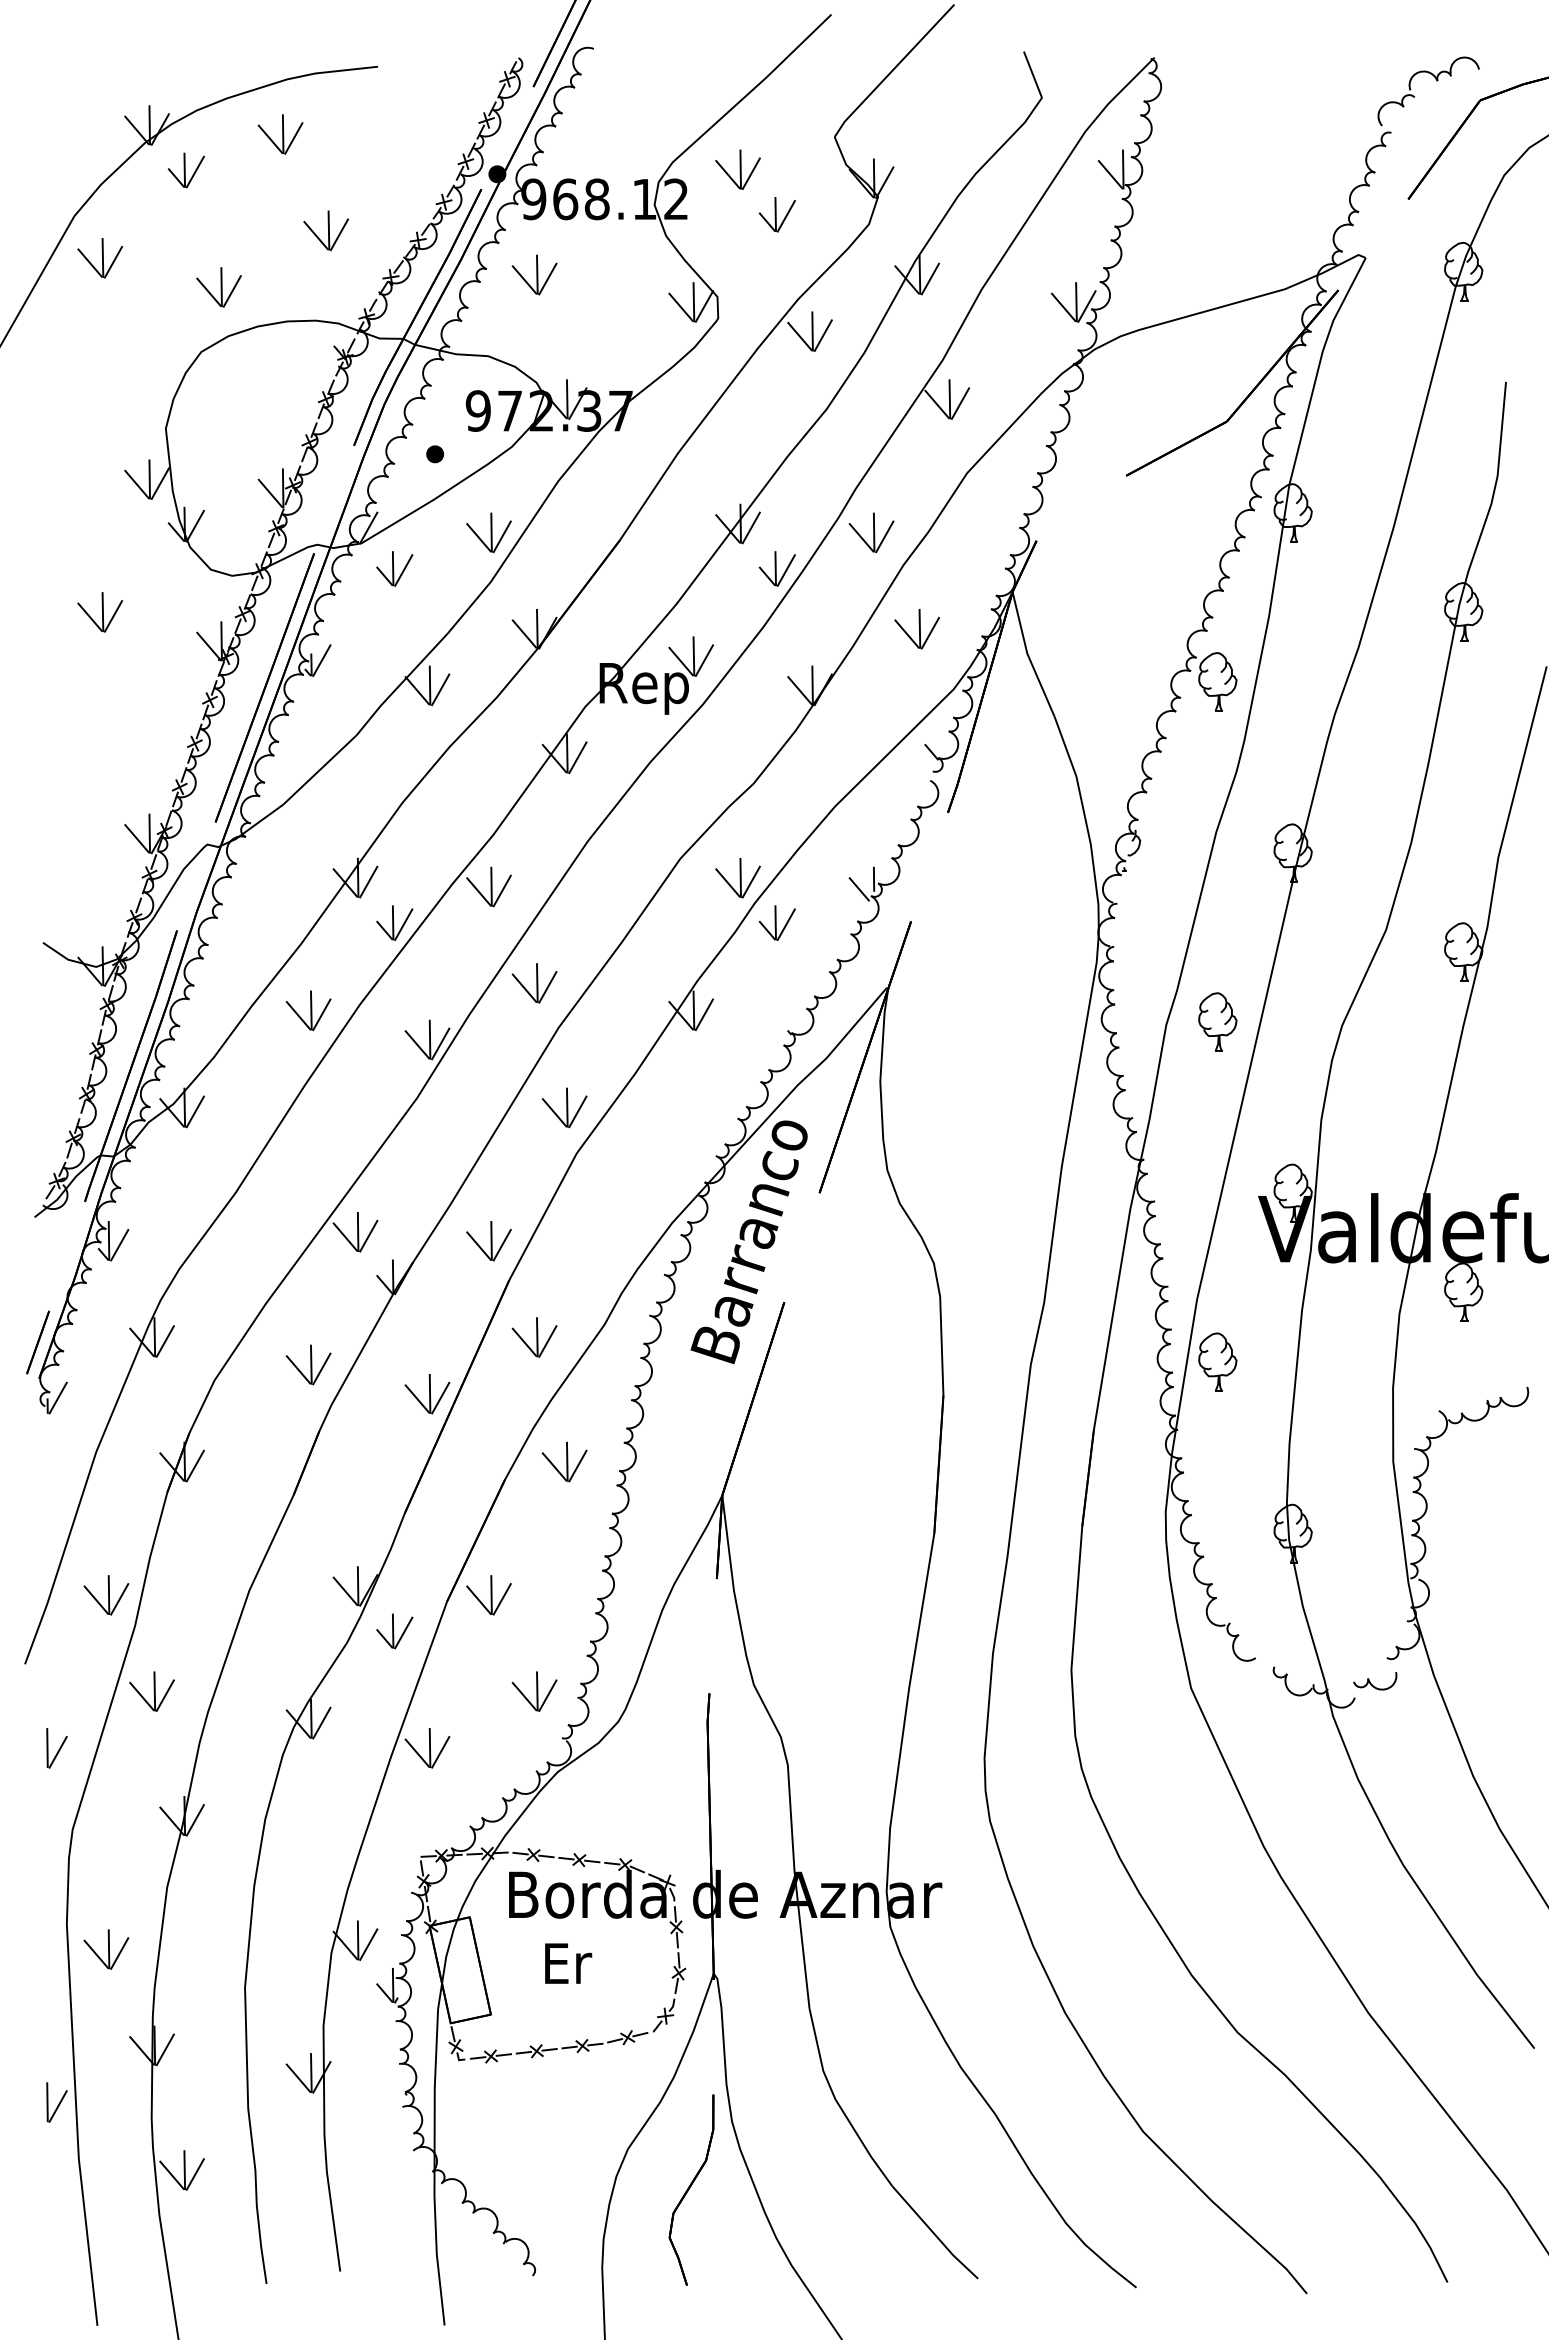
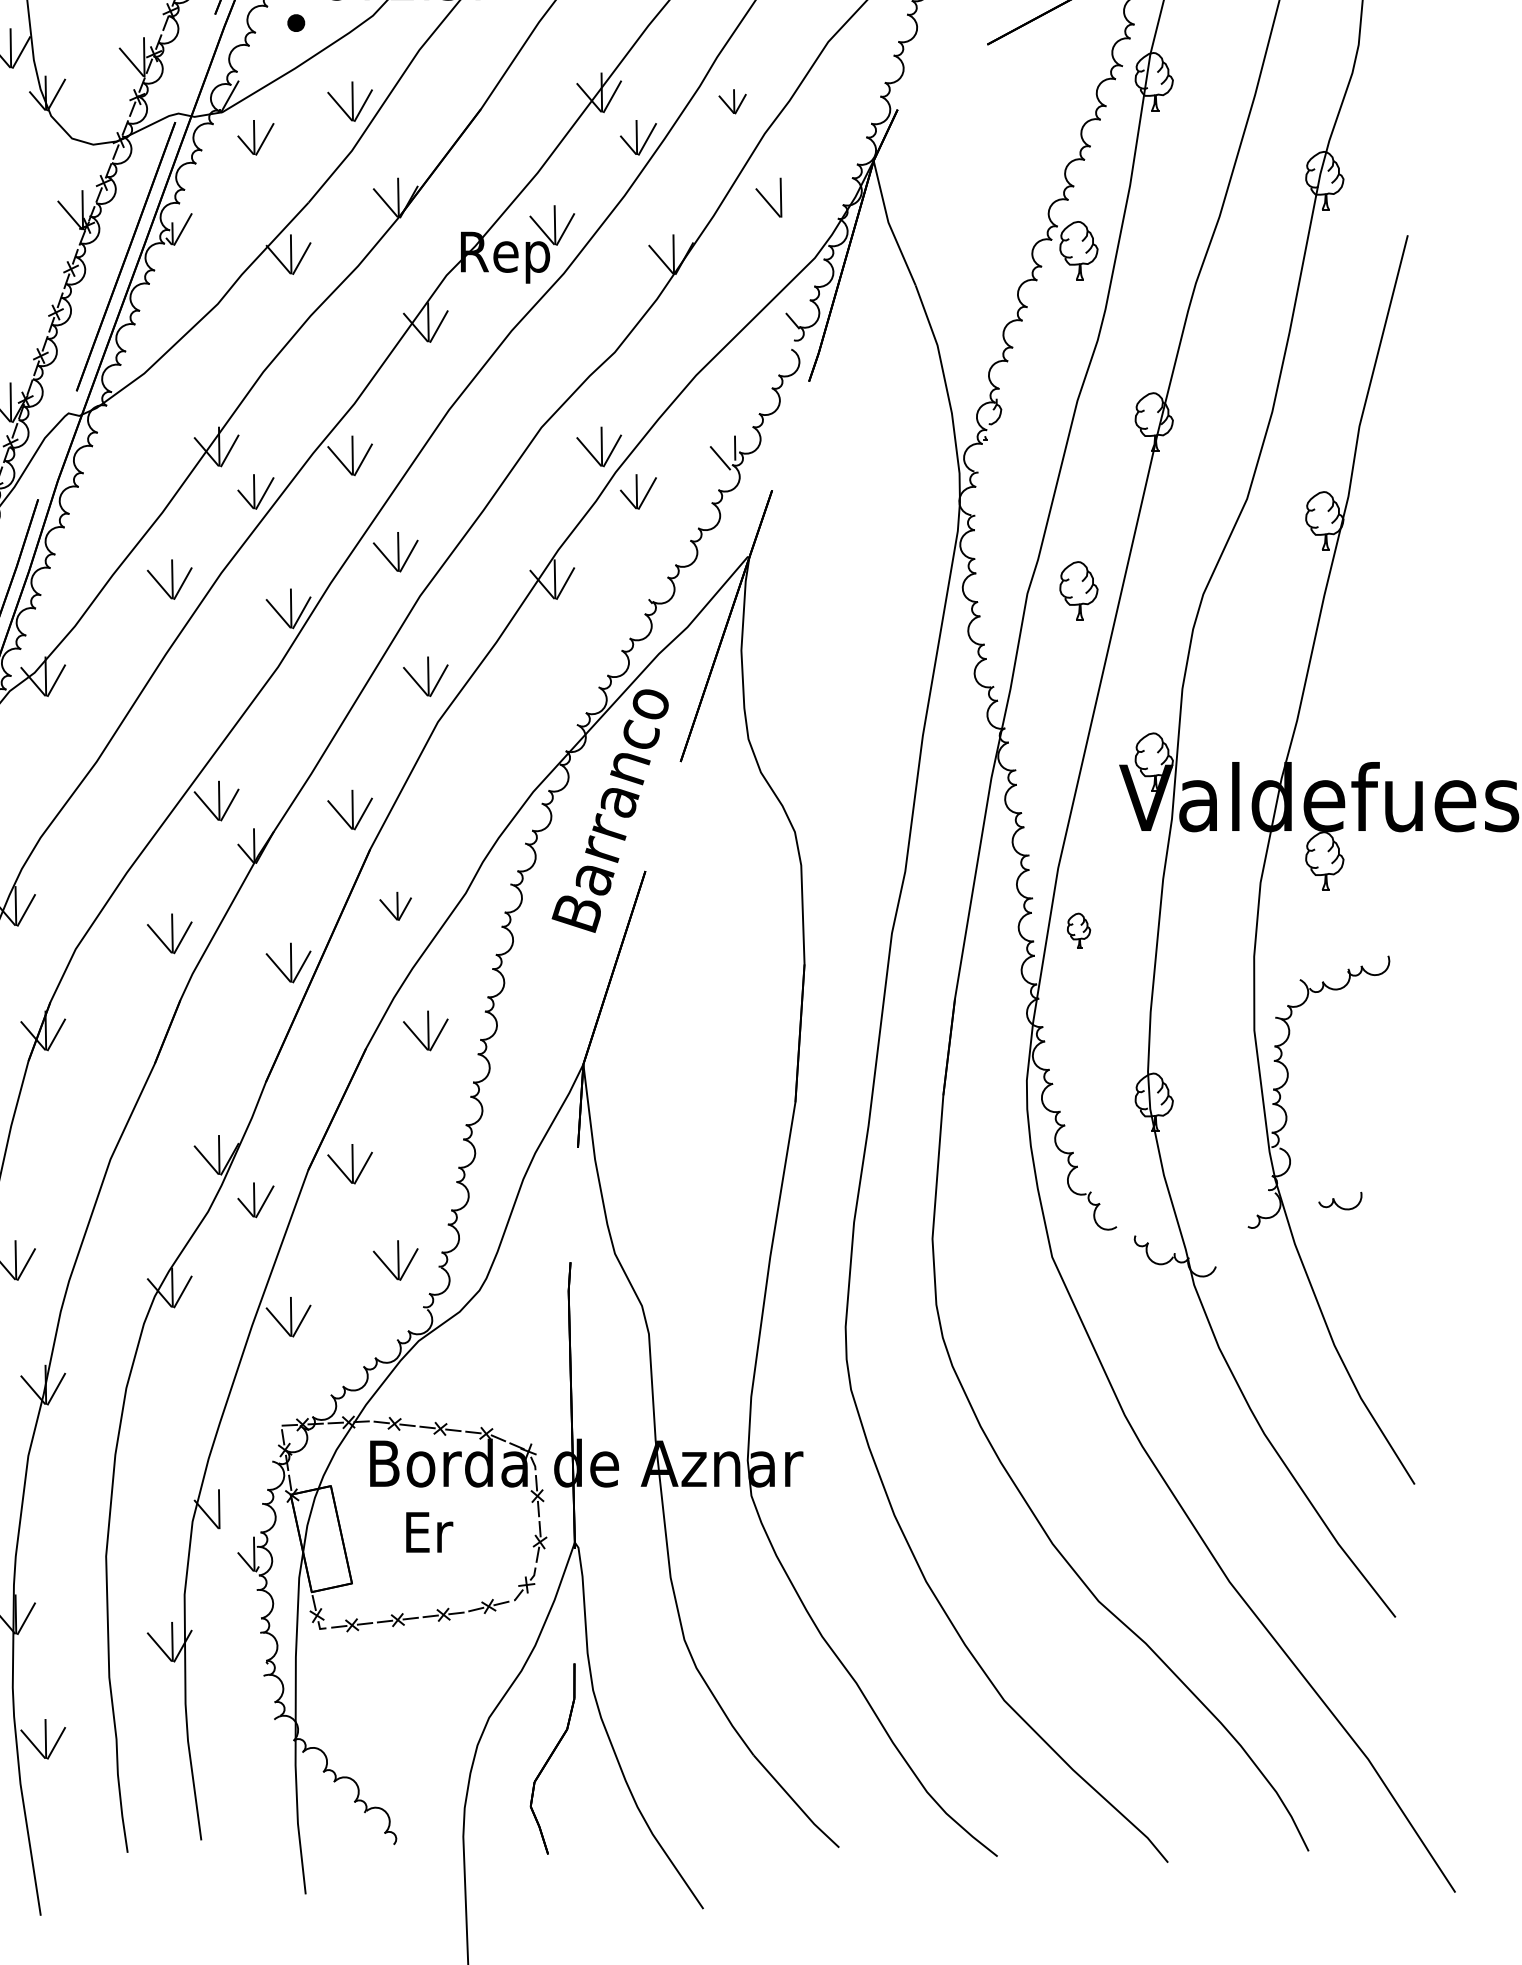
part: (871, 532) -> (732, 101), size x0.6
line: (930, 632) -> (791, 201), removed
part: (534, 1337) -> (395, 906), size x0.7
part: (1217, 1361) -> (1078, 930), size x0.6
part: (1375, 1681) -> (1340, 1201), moved
line: (368, 1944) -> (229, 1513), removed

